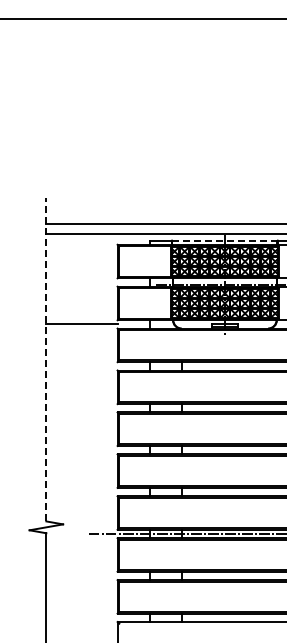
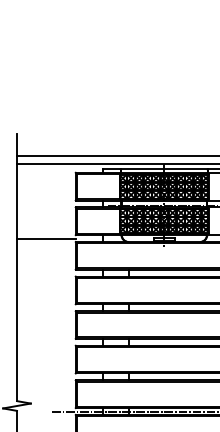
line: (225, 240) -> (164, 169), dashed -> solid
line: (46, 359) -> (17, 267), dashed -> solid

